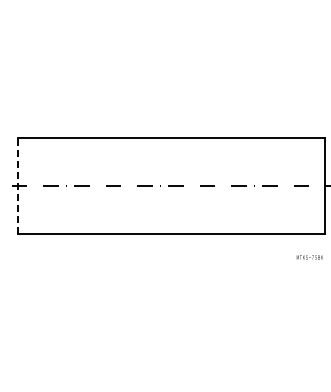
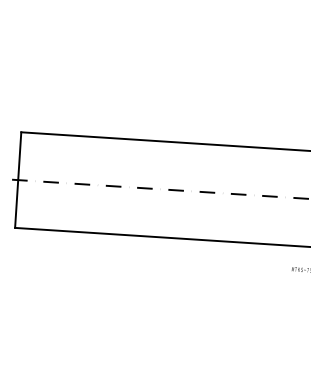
line: (17, 186) -> (17, 180), dashed -> solid

